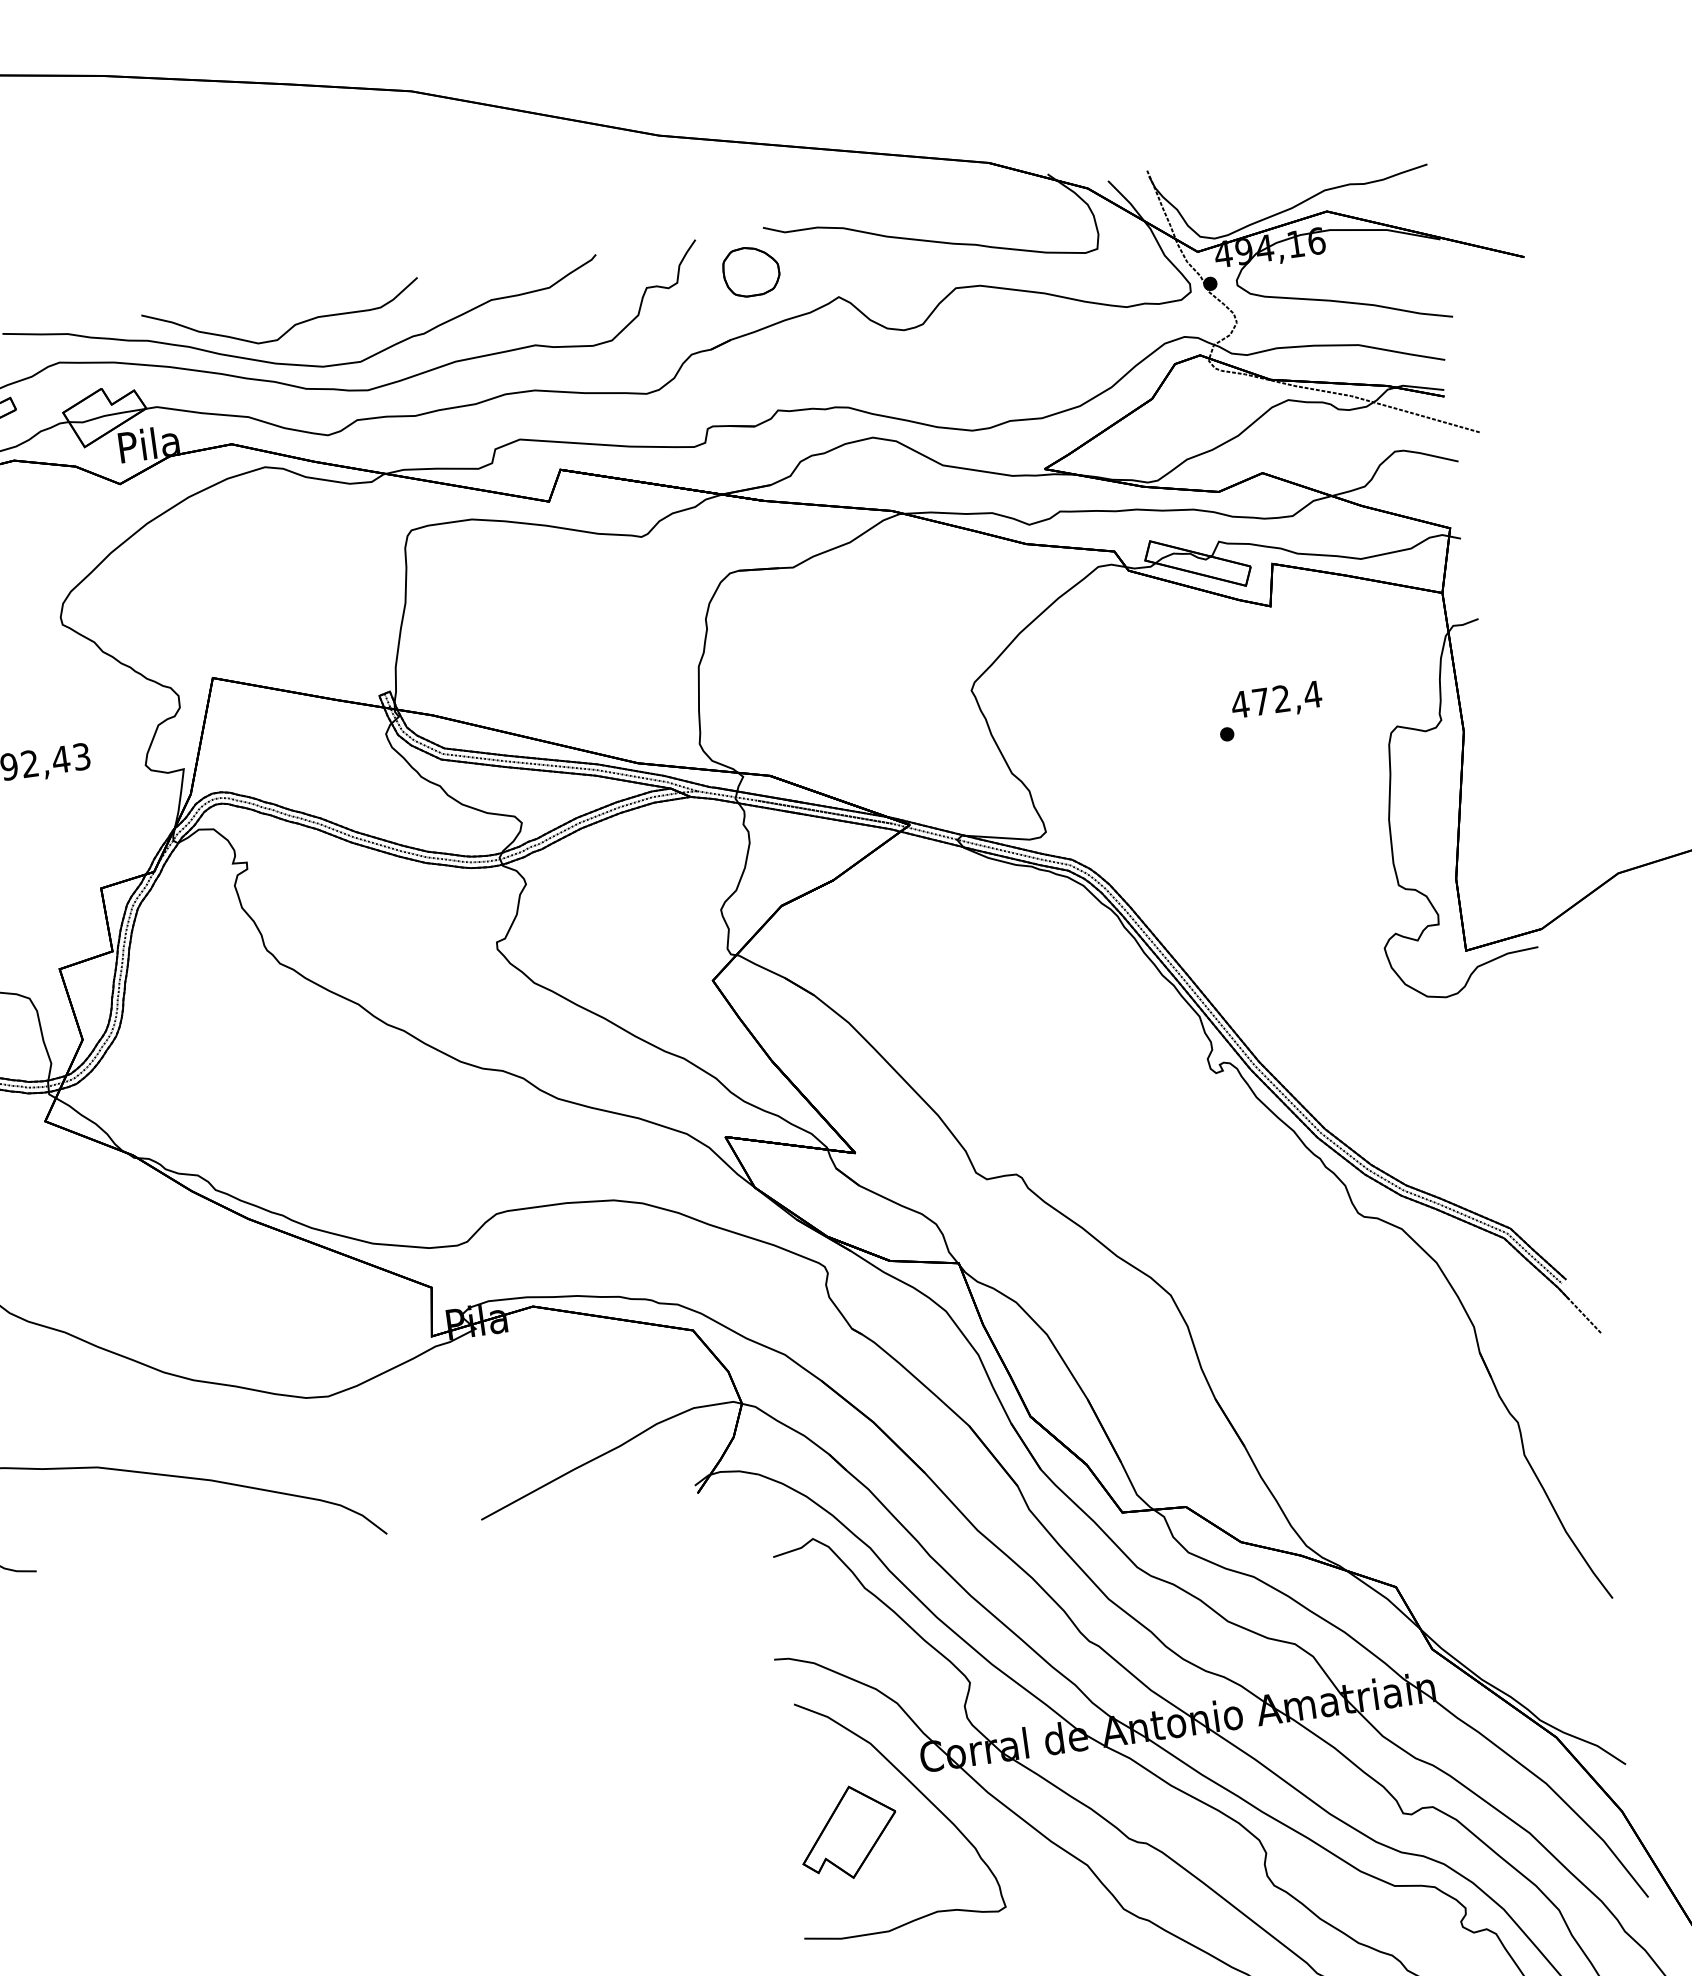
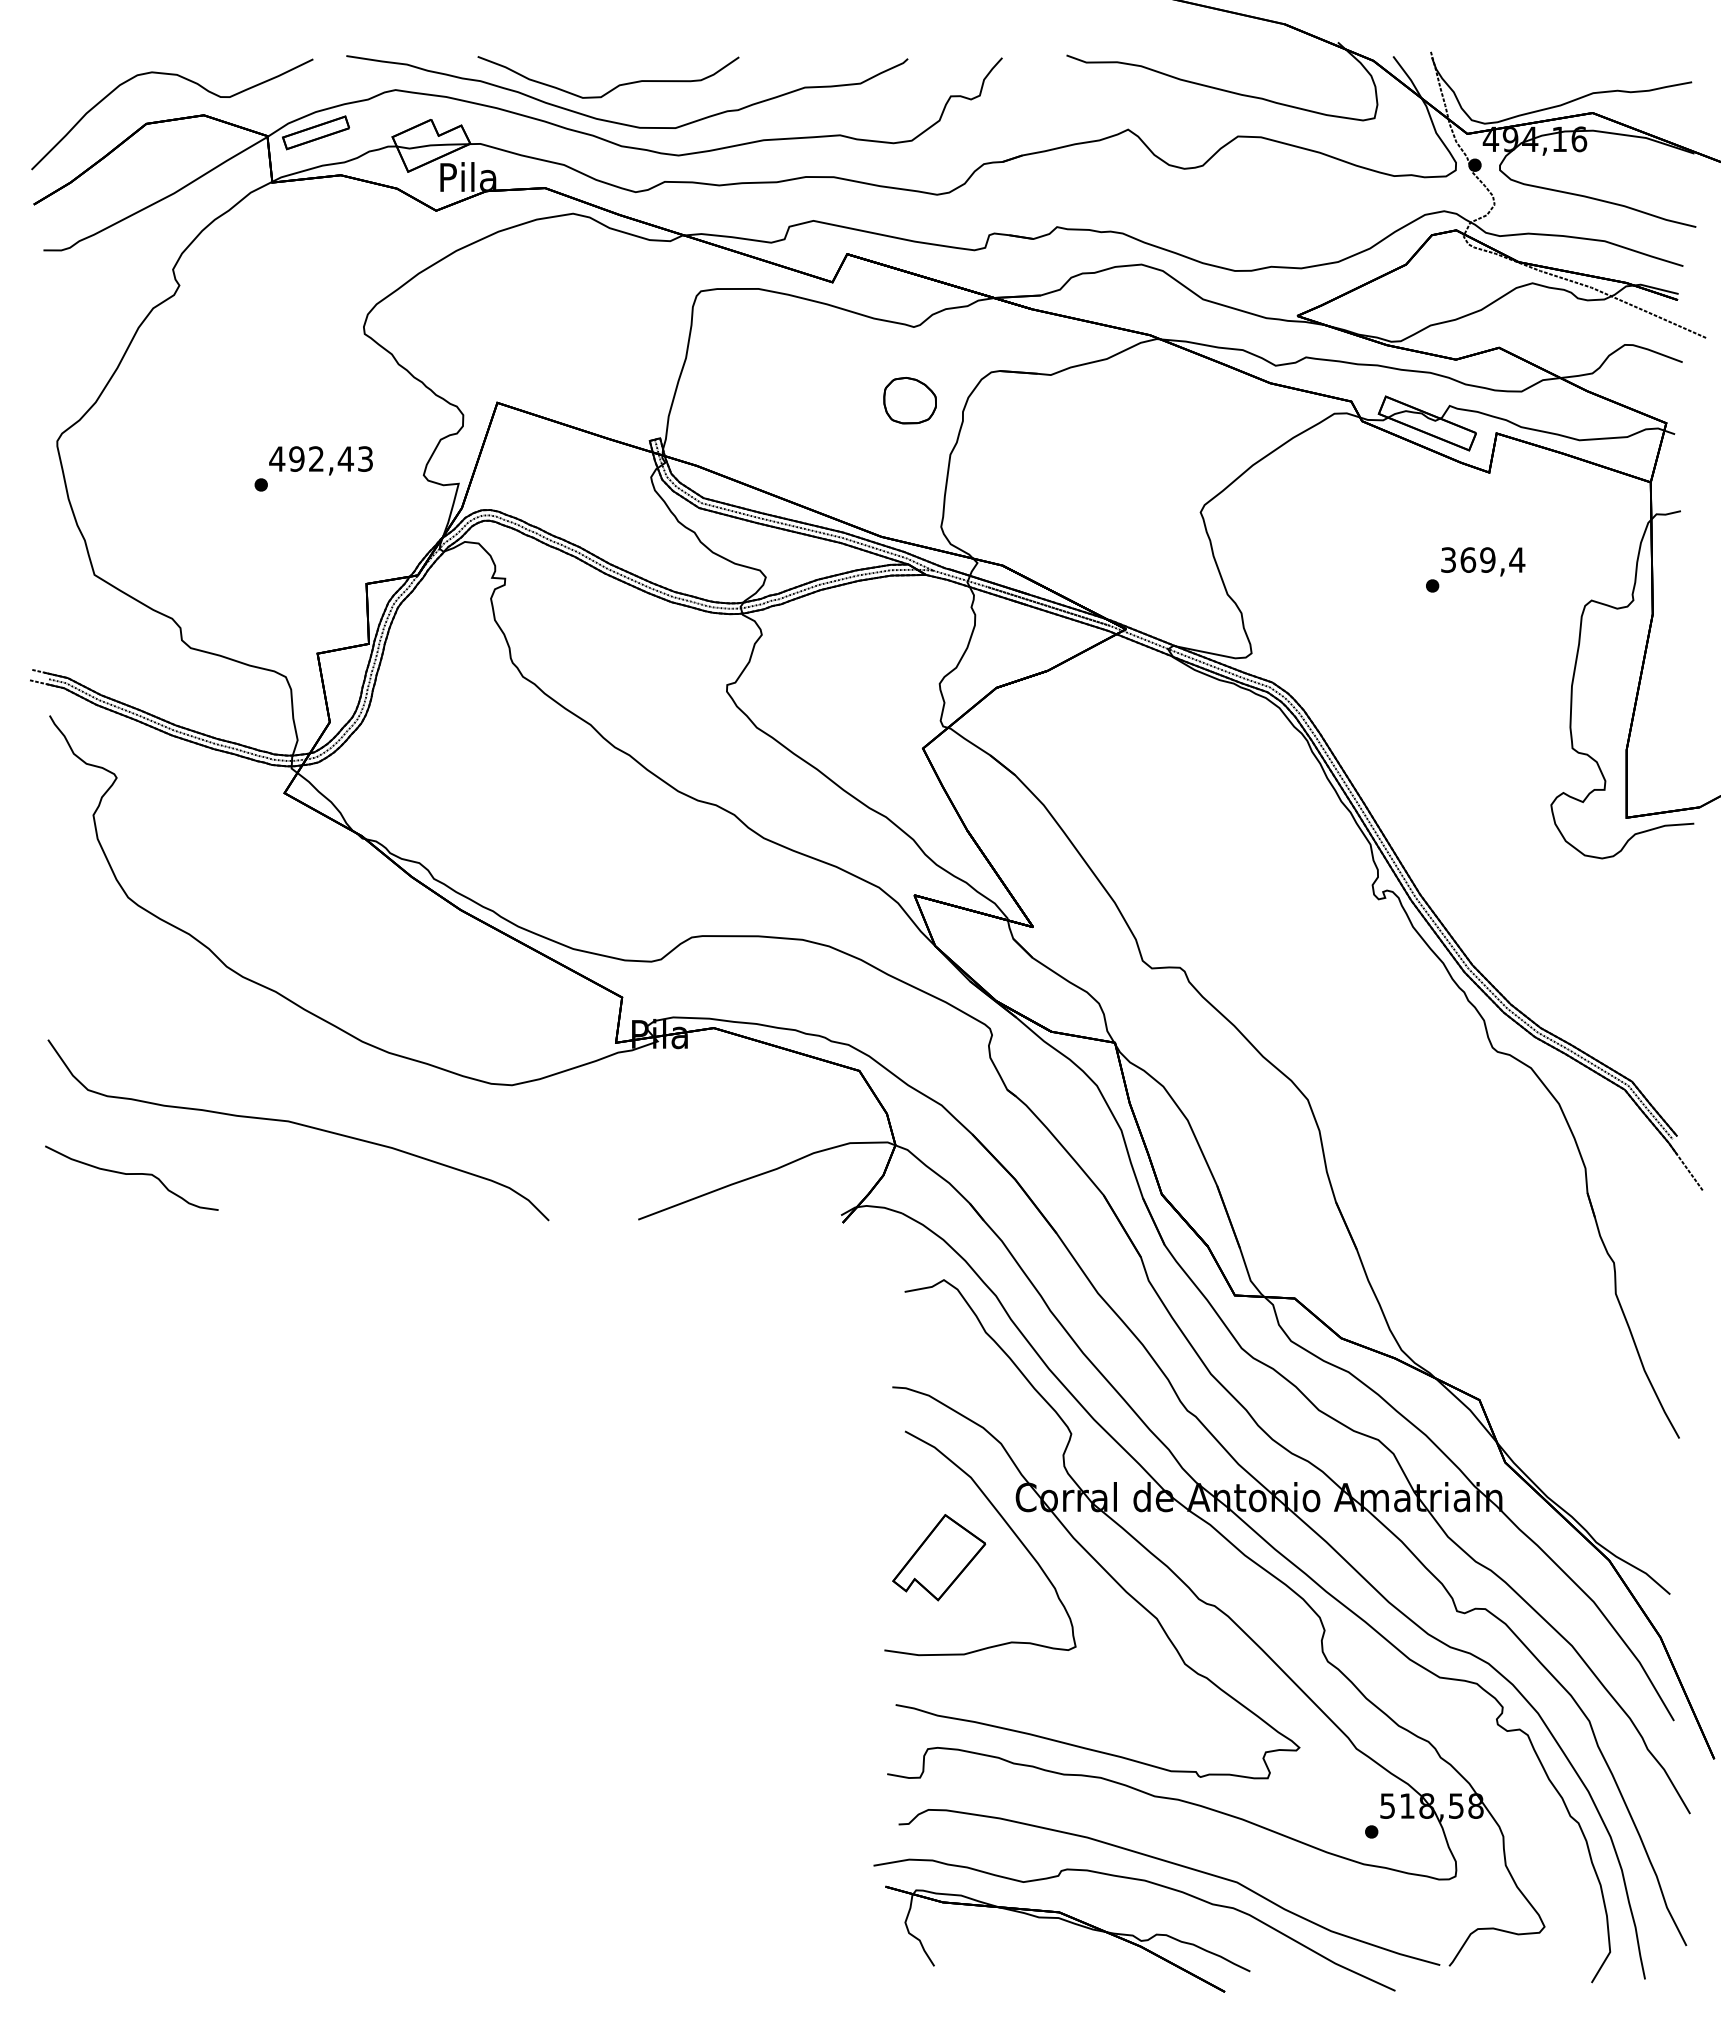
part: (750, 271) -> (909, 400), moved
text: (1260, 701) -> (1467, 559), 472,4 -> 369,4

